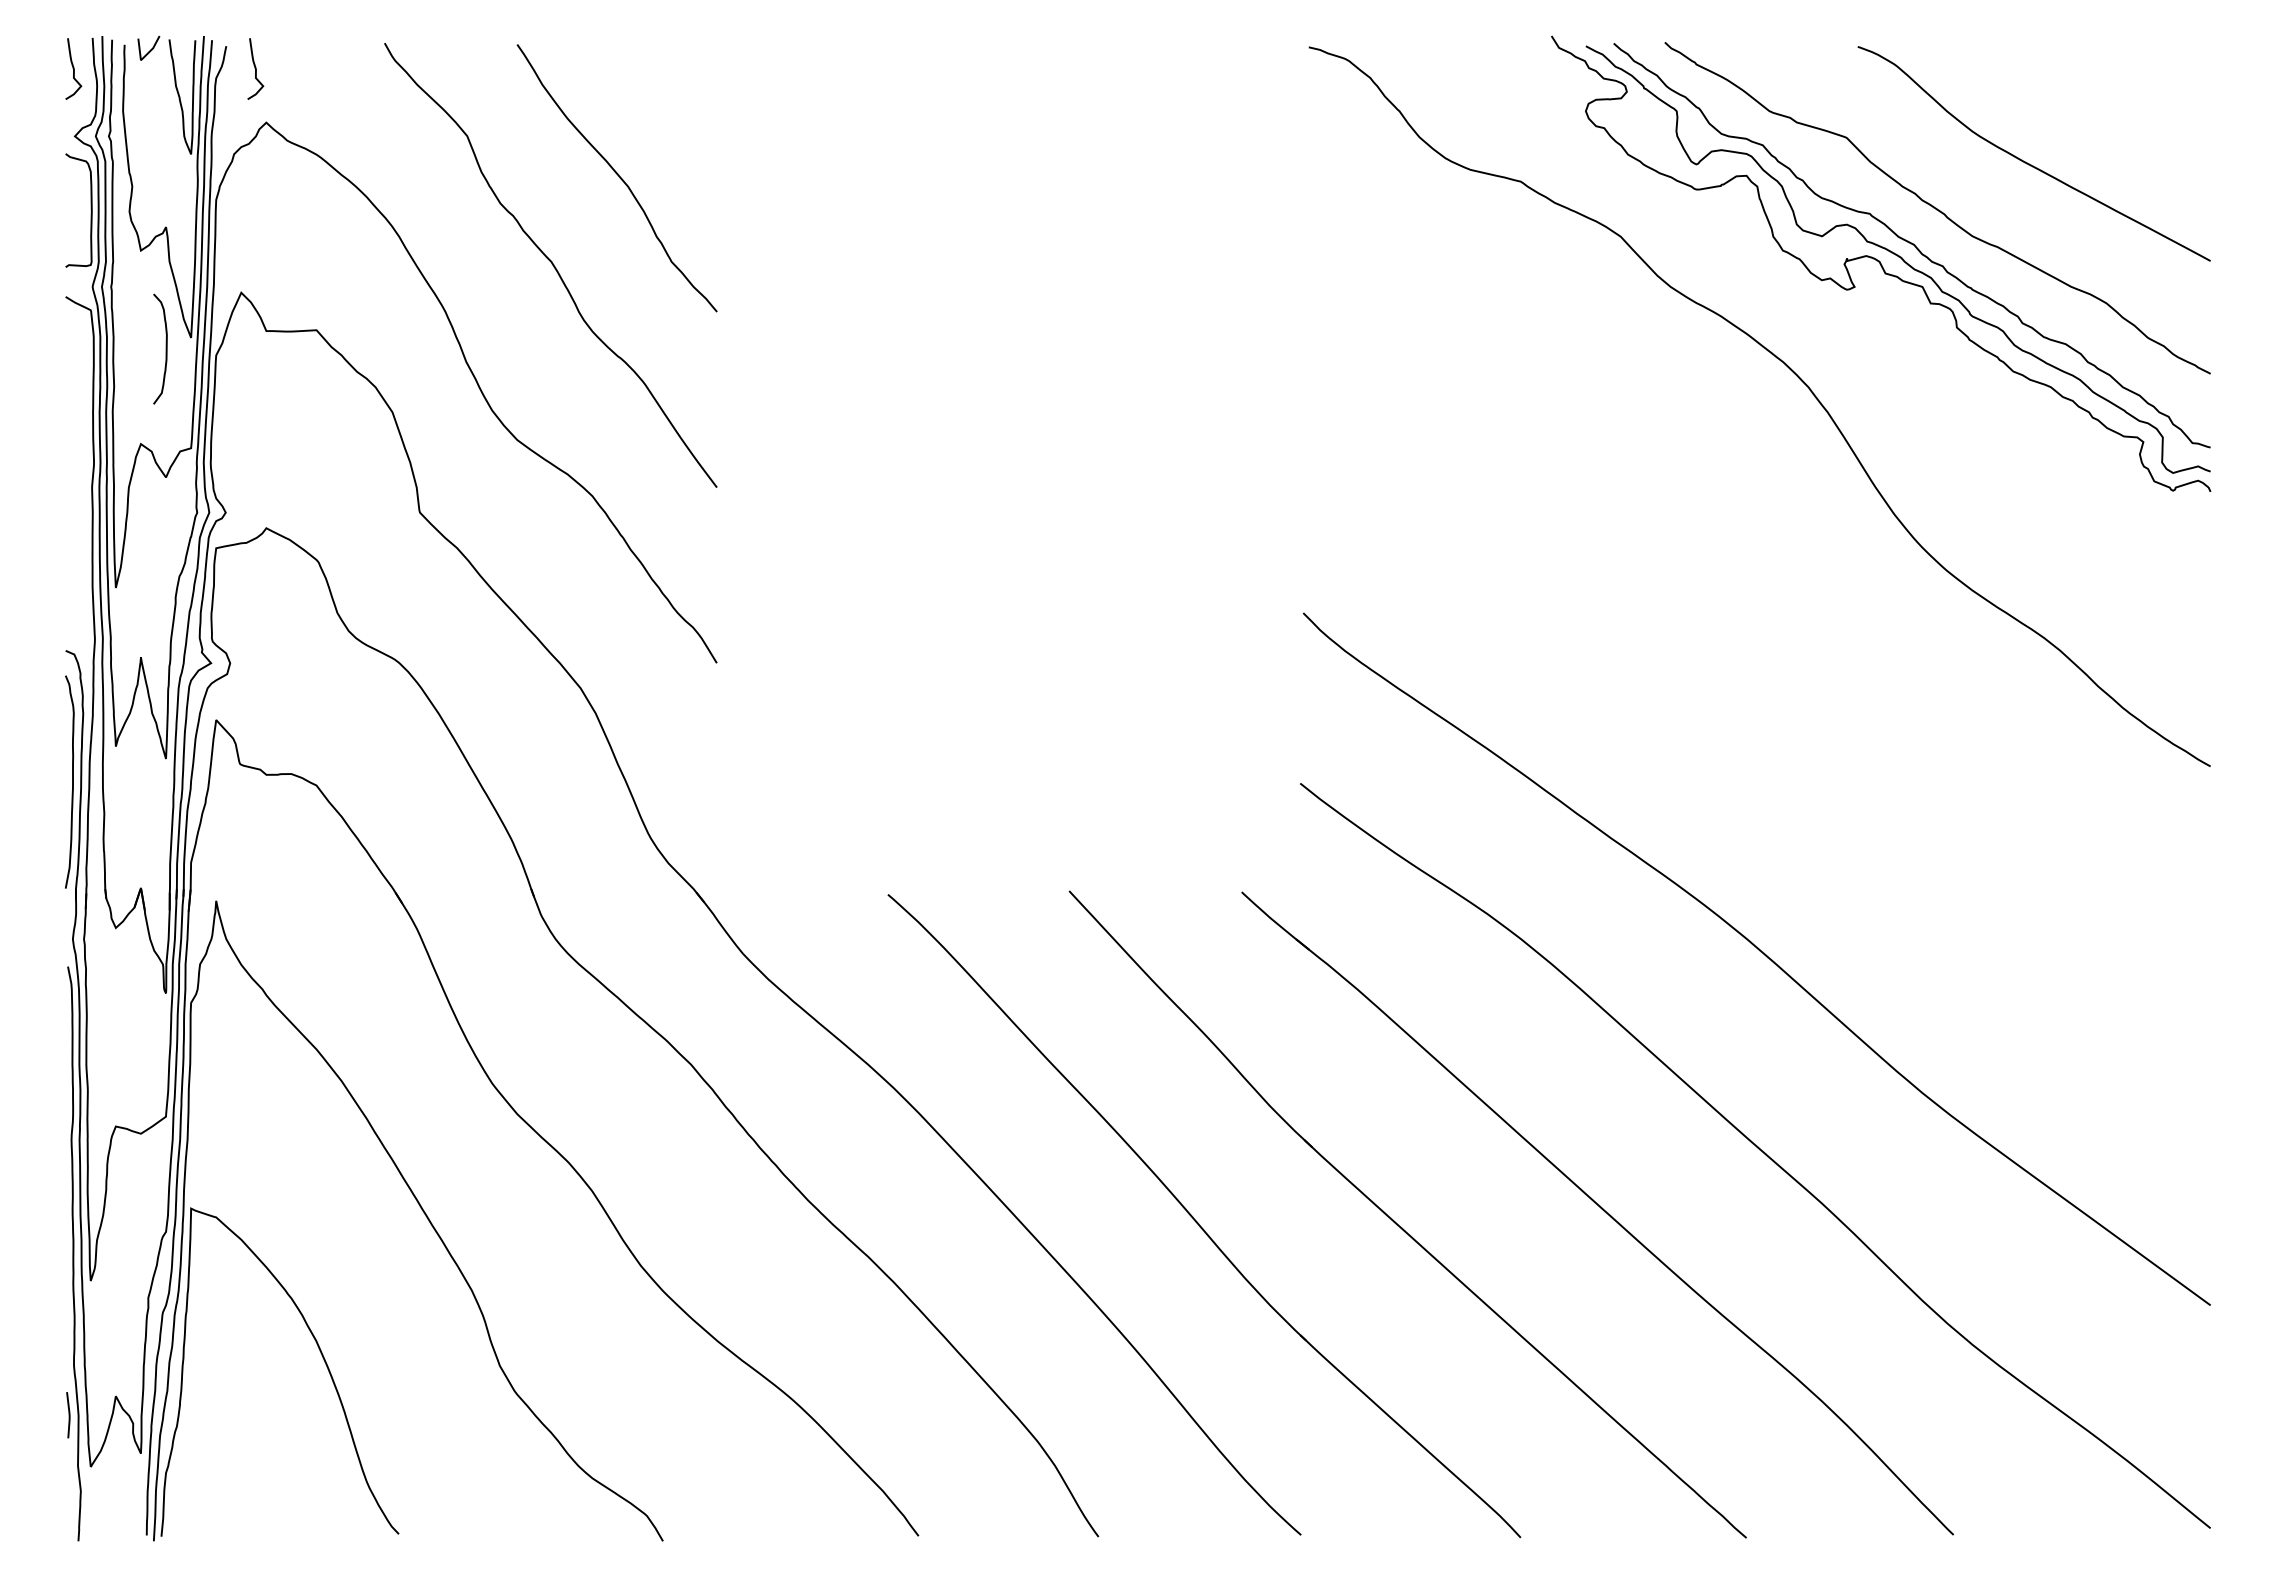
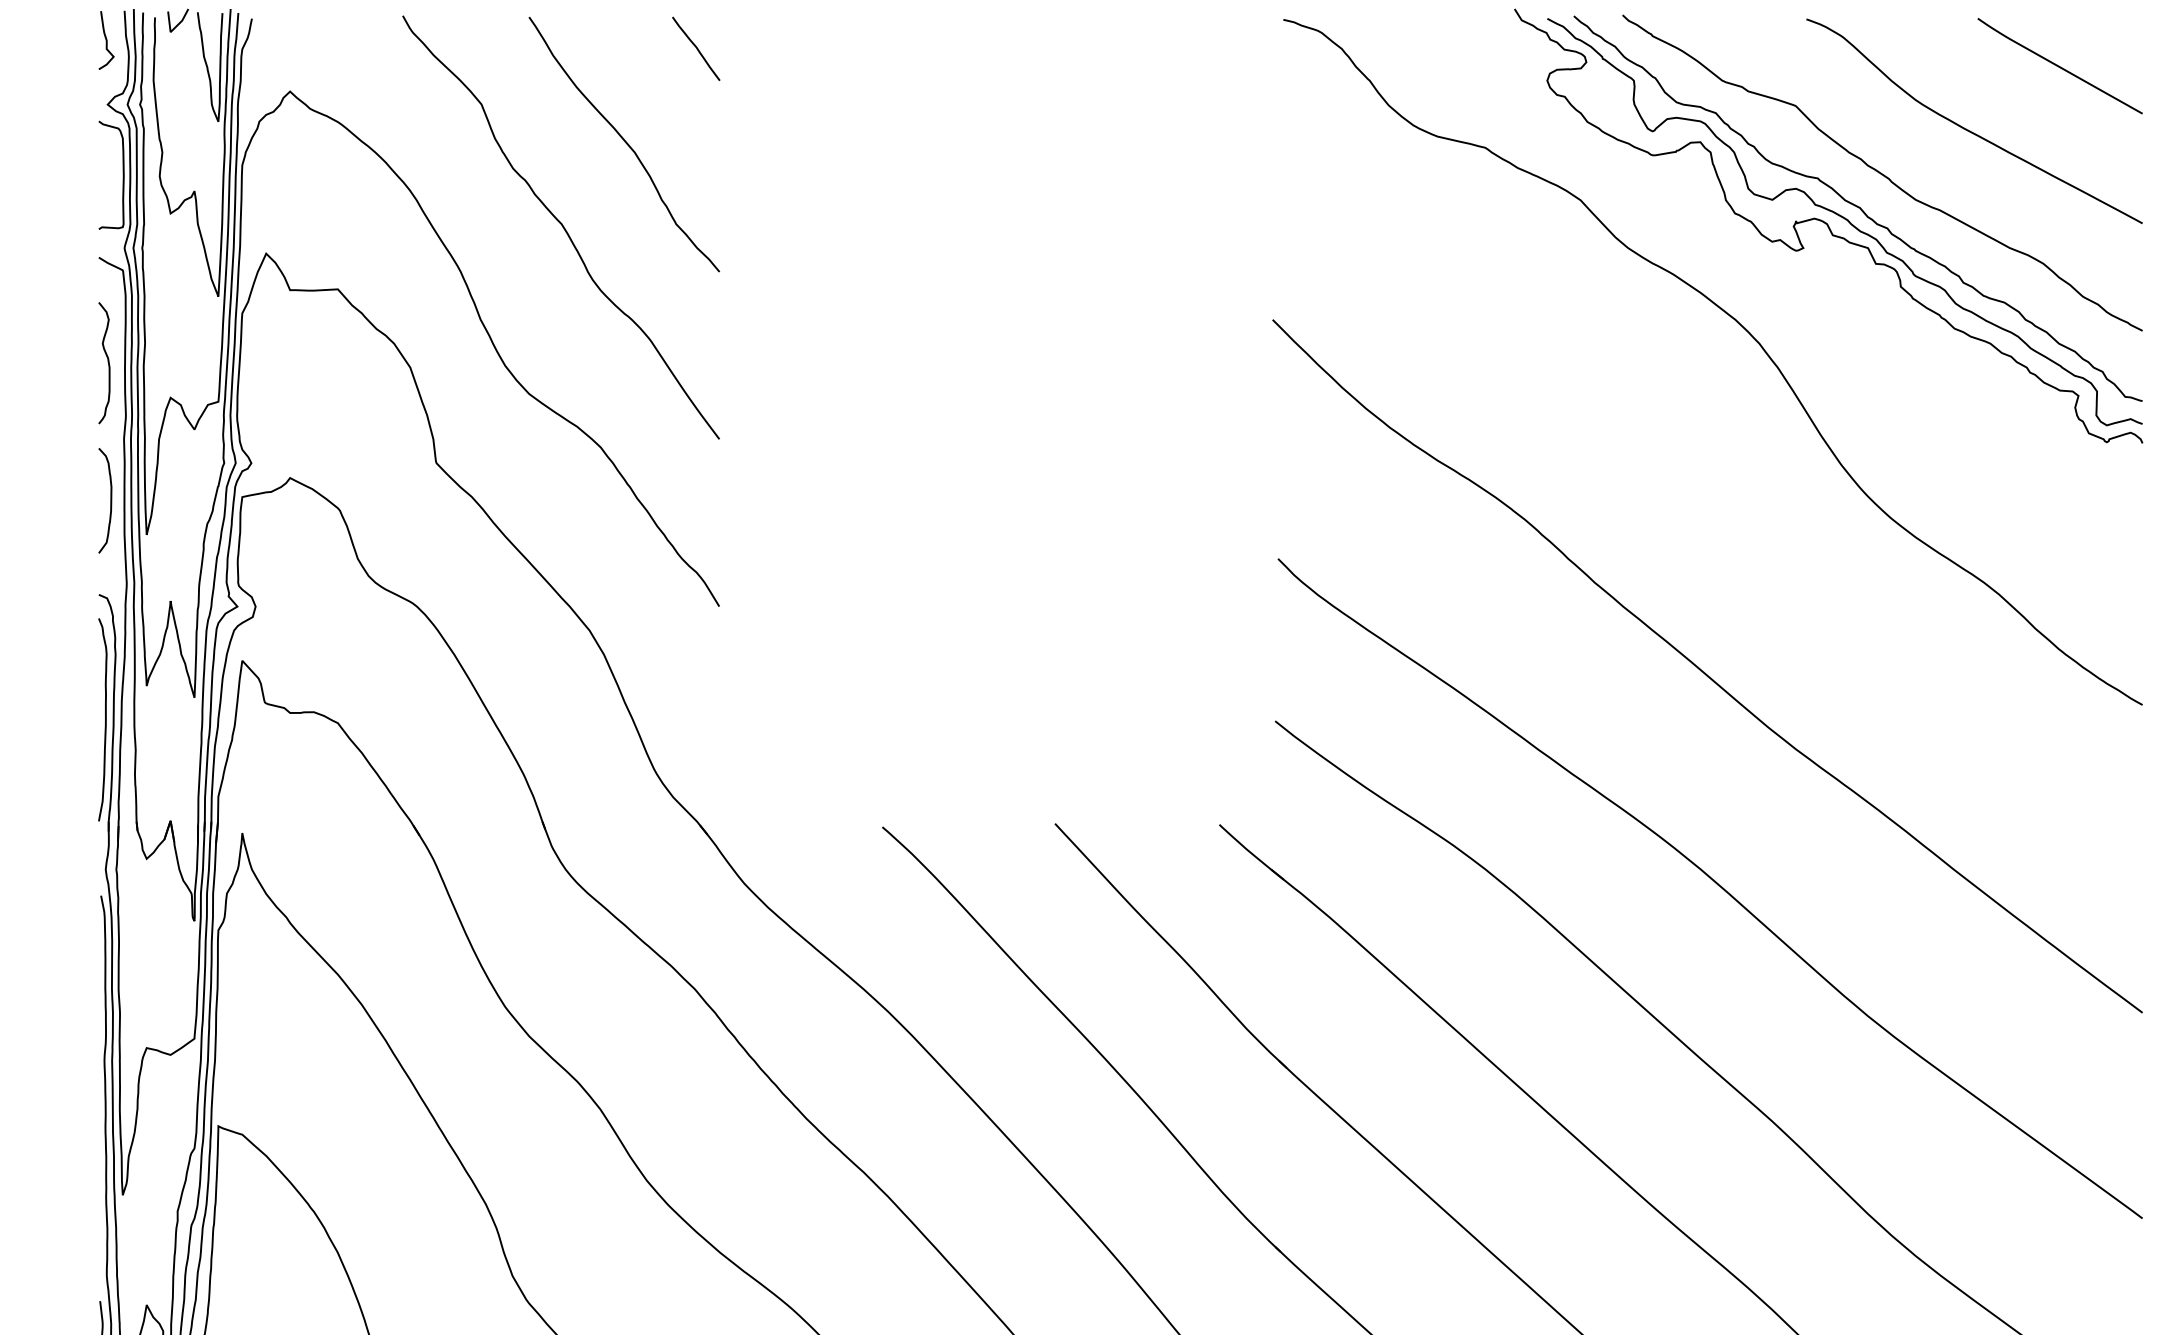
curve: (255, 68) -> (279, 39), removed
curve: (692, 77) -> (696, 48), added
curve: (2123, 95) -> (2059, 65), added
curve: (165, 348) -> (110, 500), moved
curve: (74, 405) -> (107, 361), added
curve: (1748, 729) -> (1702, 669), added

